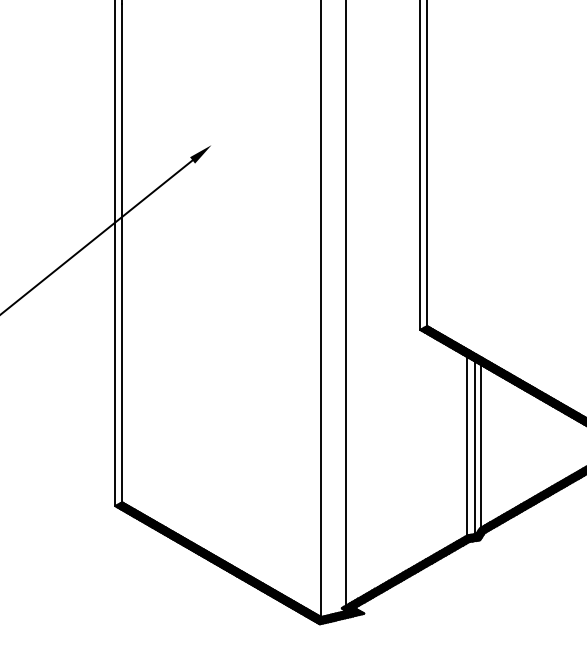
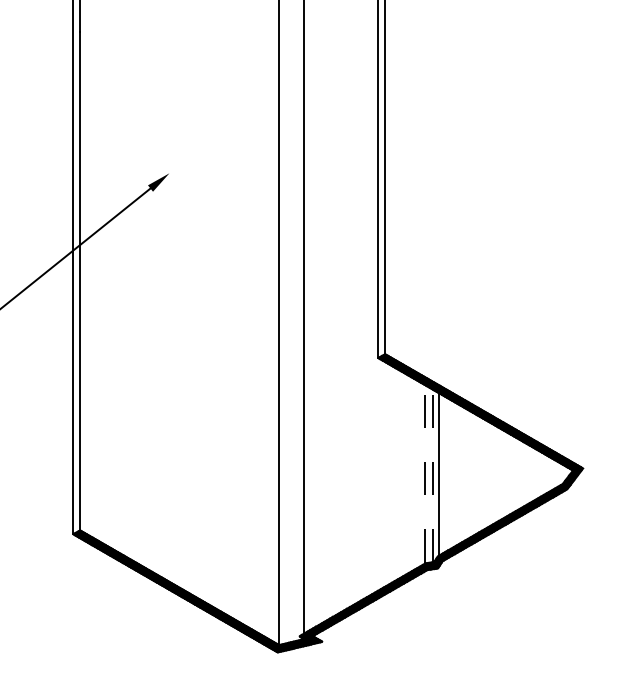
line: (466, 444) -> (424, 472), solid -> dashed
line: (475, 448) -> (433, 476), solid -> dashed

